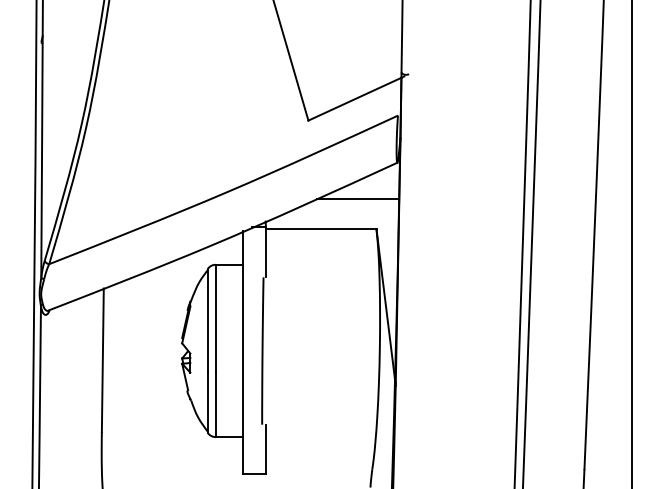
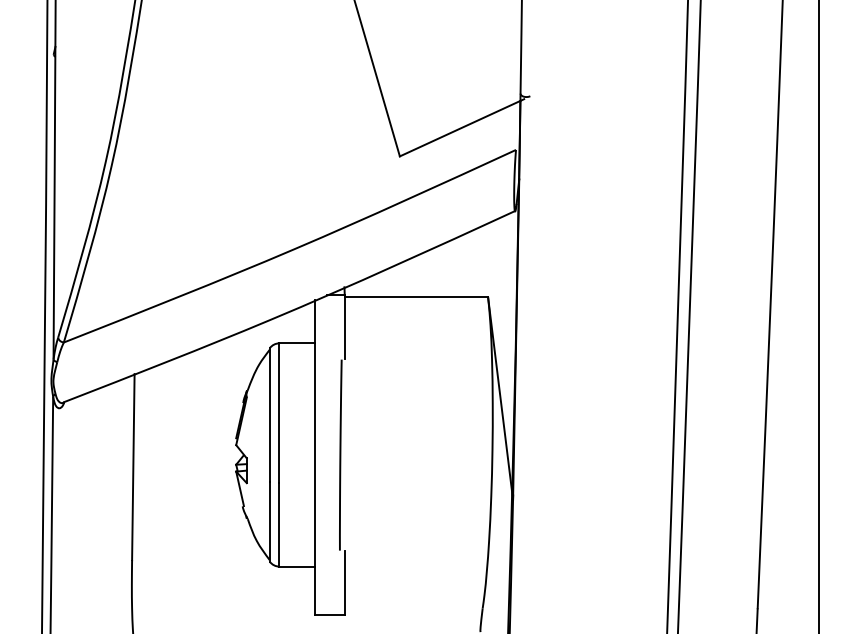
line: (357, 198) -> (463, 257), removed

